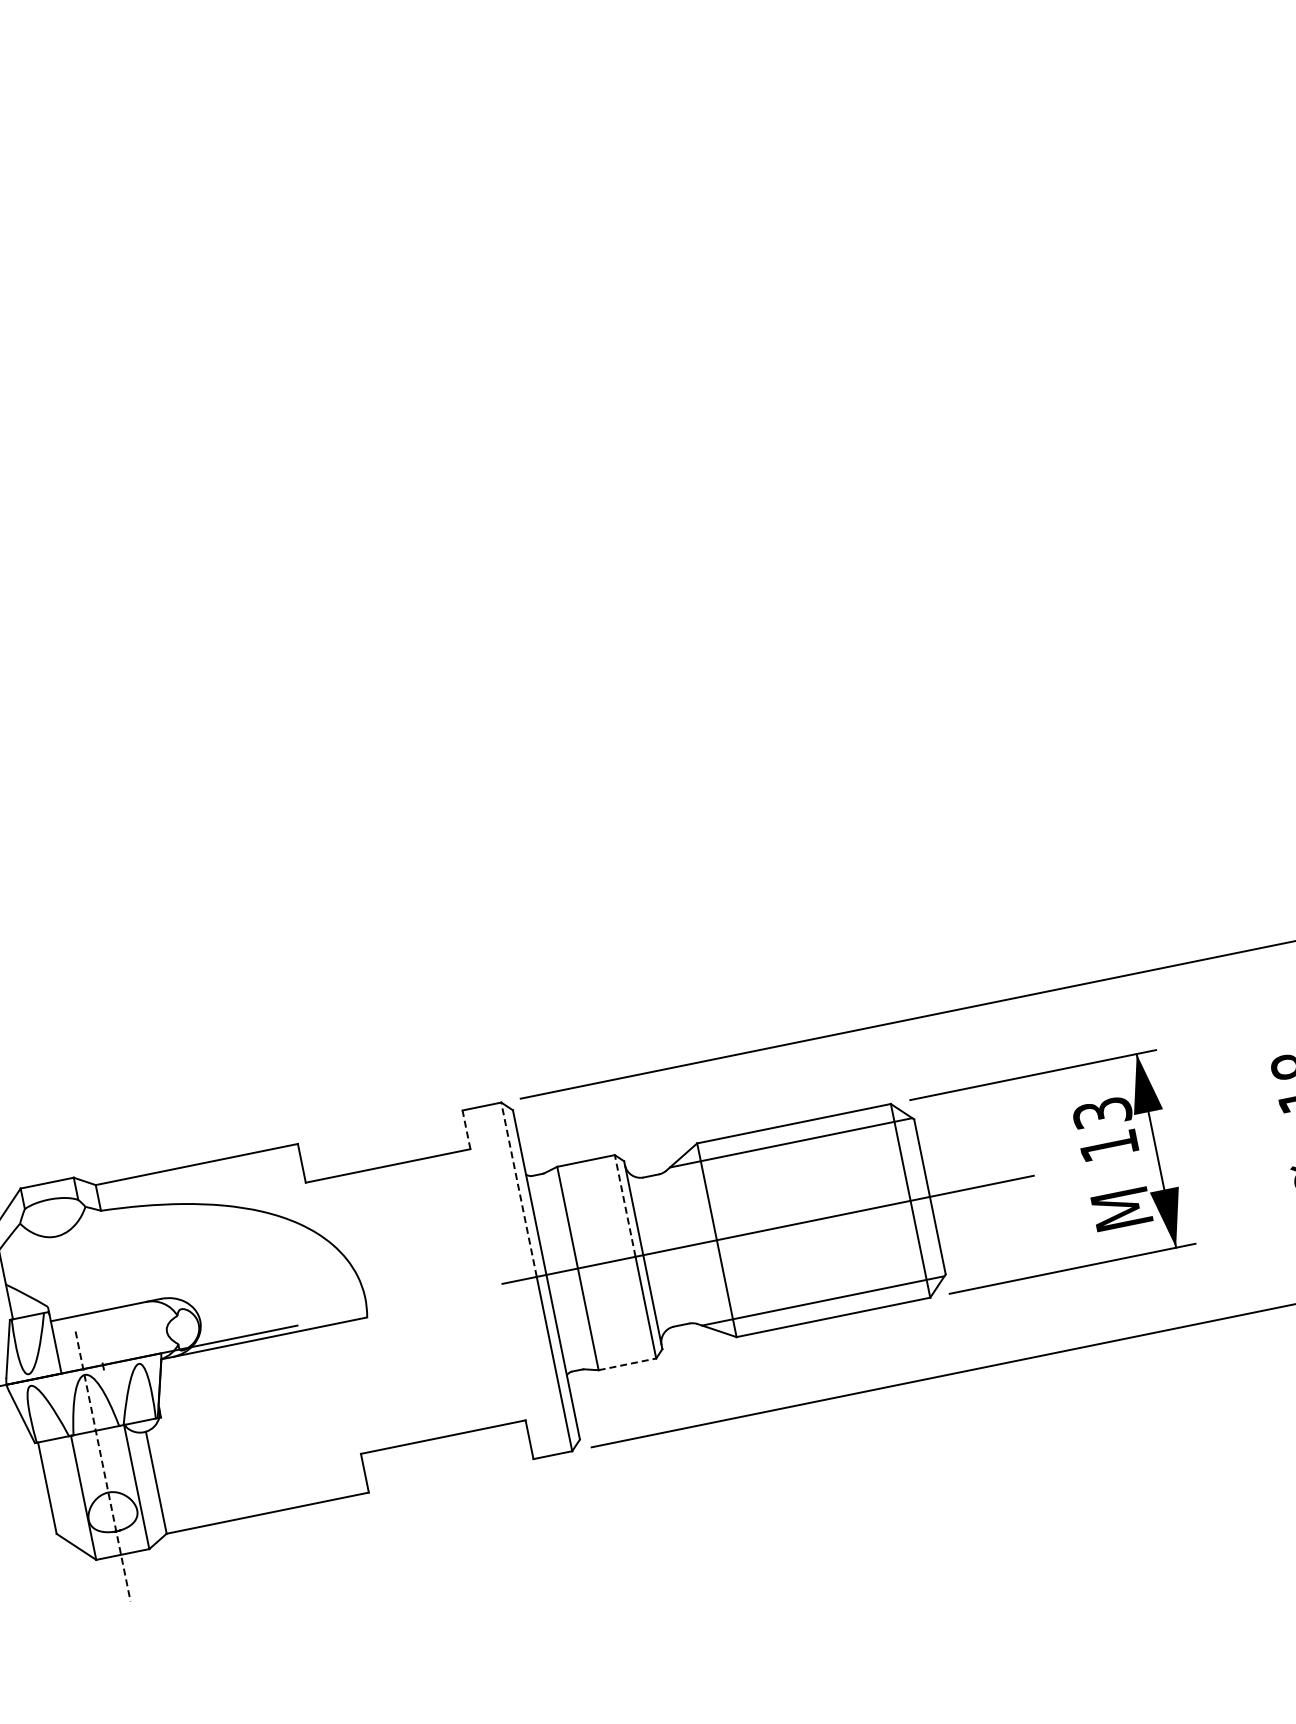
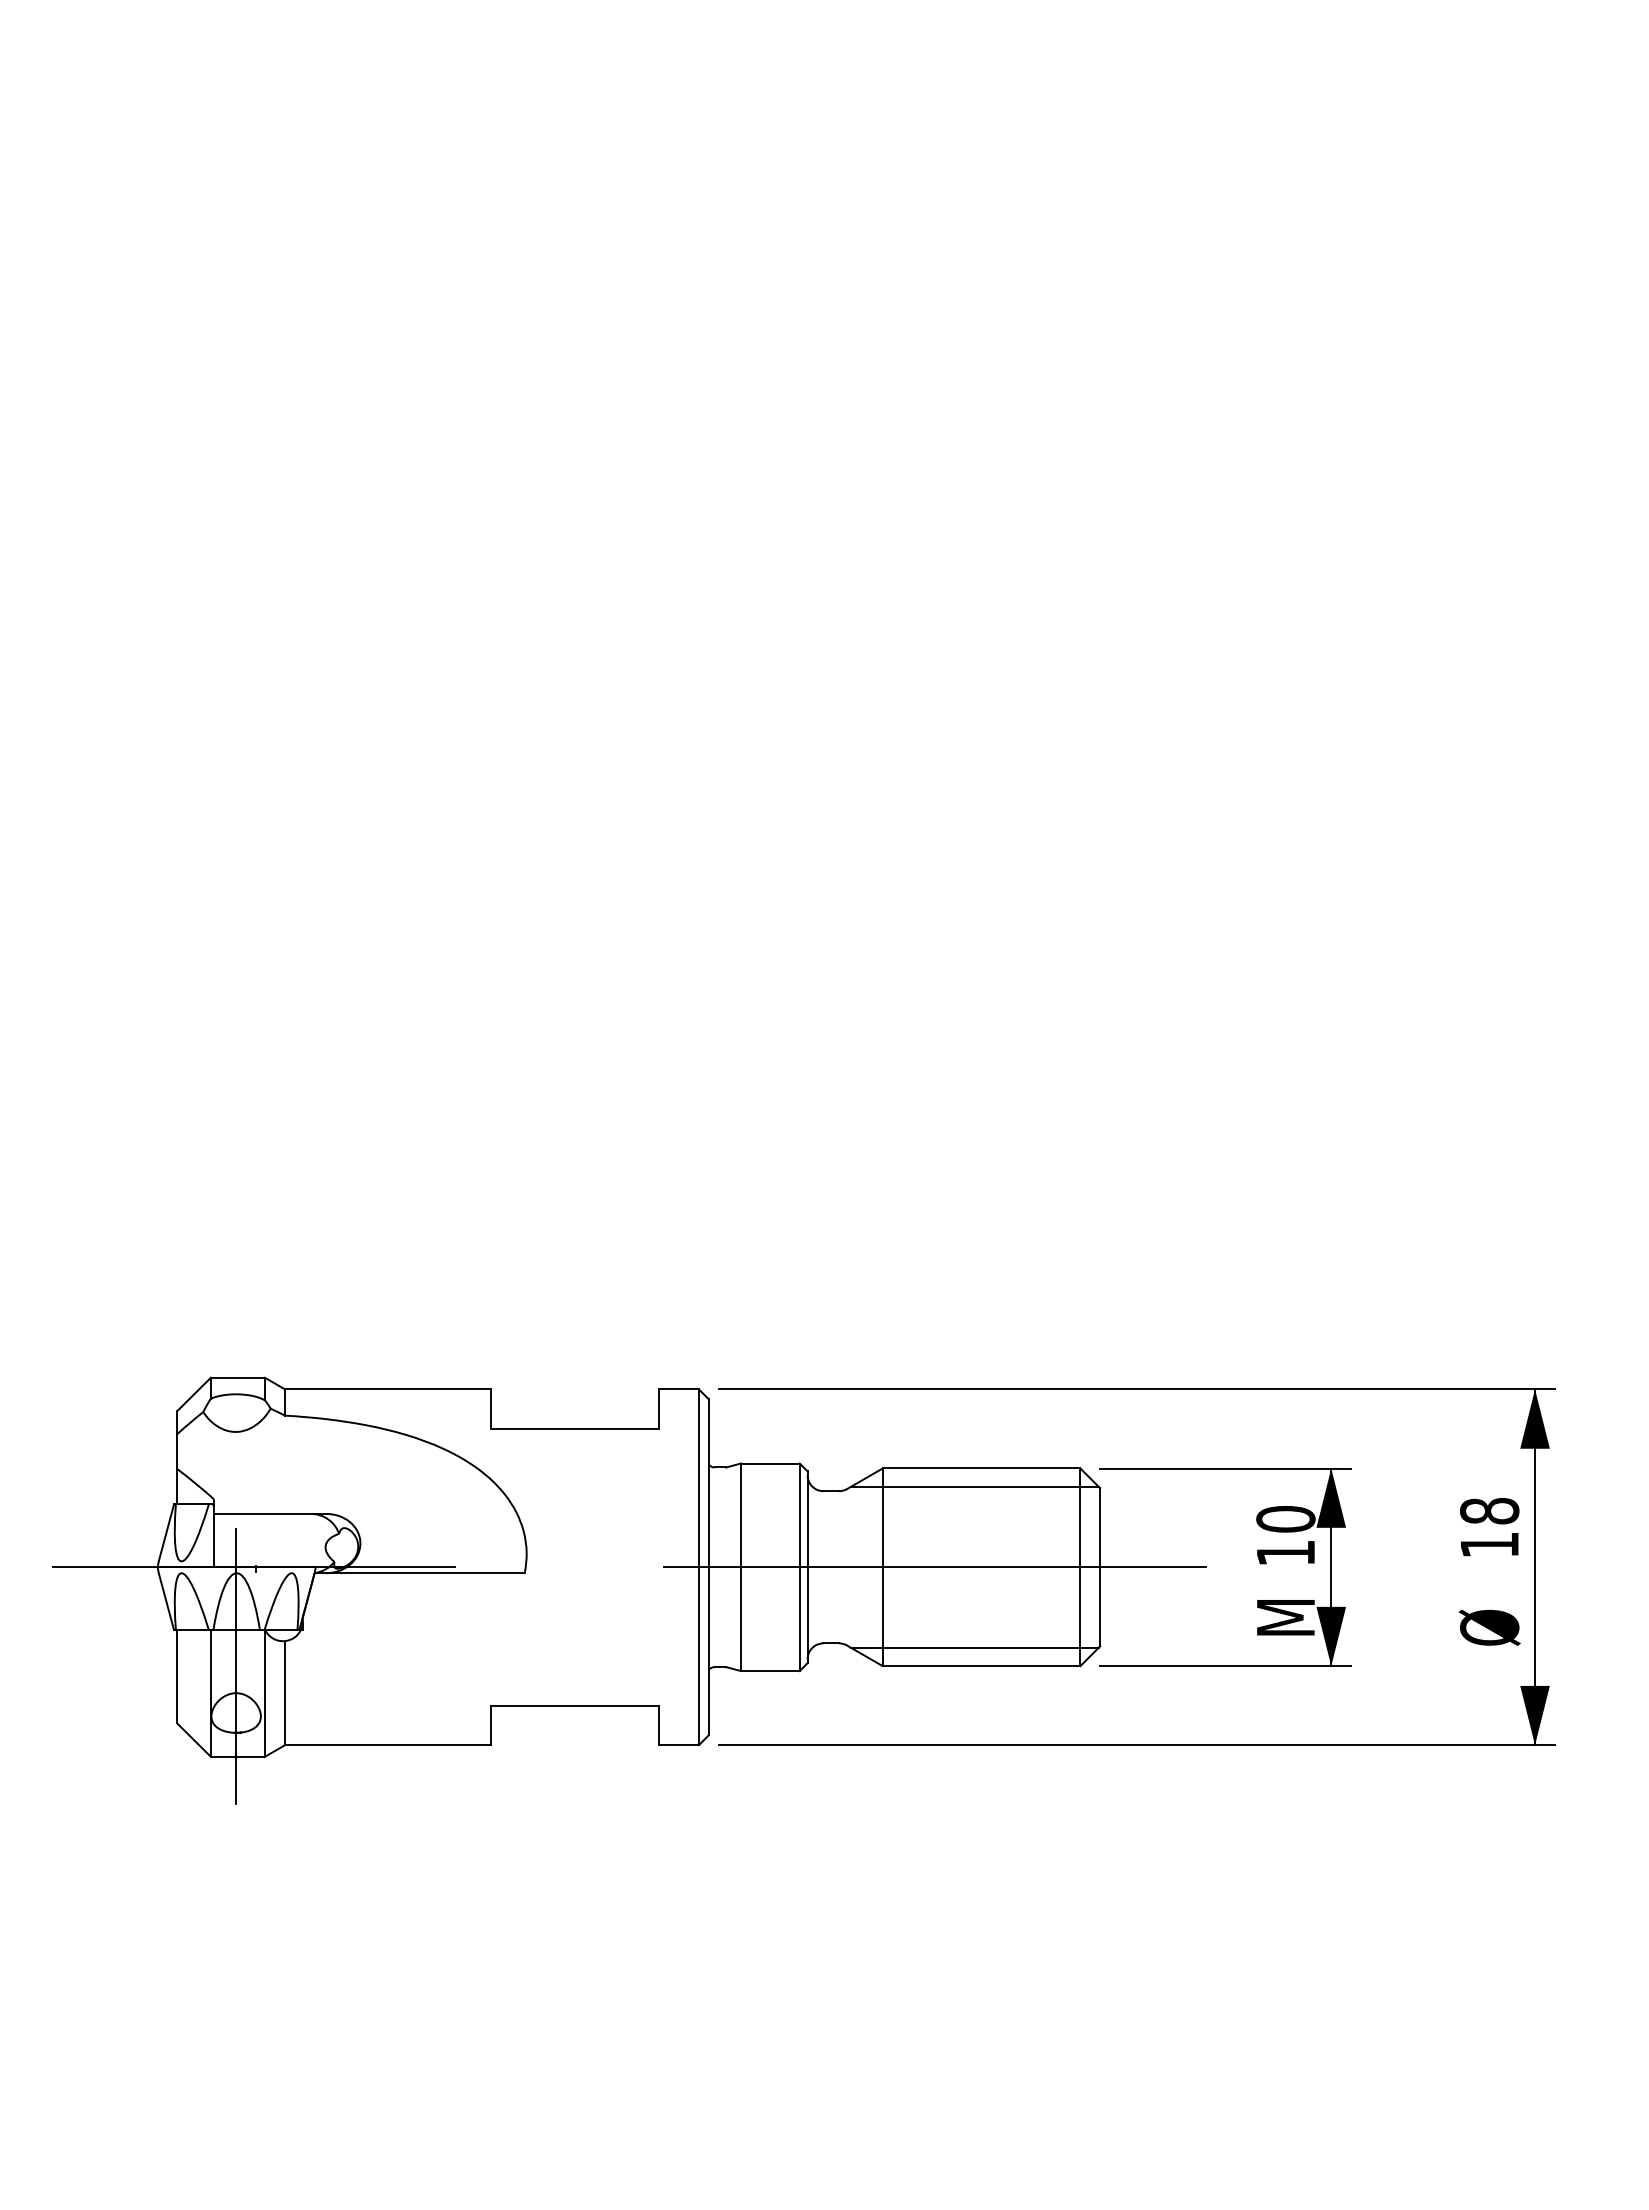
text: (1102, 1113) -> (1285, 1519), 13 -> 10
line: (466, 1130) -> (659, 1409), dashed -> solid
line: (518, 1189) -> (698, 1478), dashed -> solid
line: (625, 1206) -> (799, 1515), dashed -> solid
line: (627, 1364) -> (770, 1671), dashed -> solid
line: (103, 1466) -> (236, 1666), dashed -> solid

